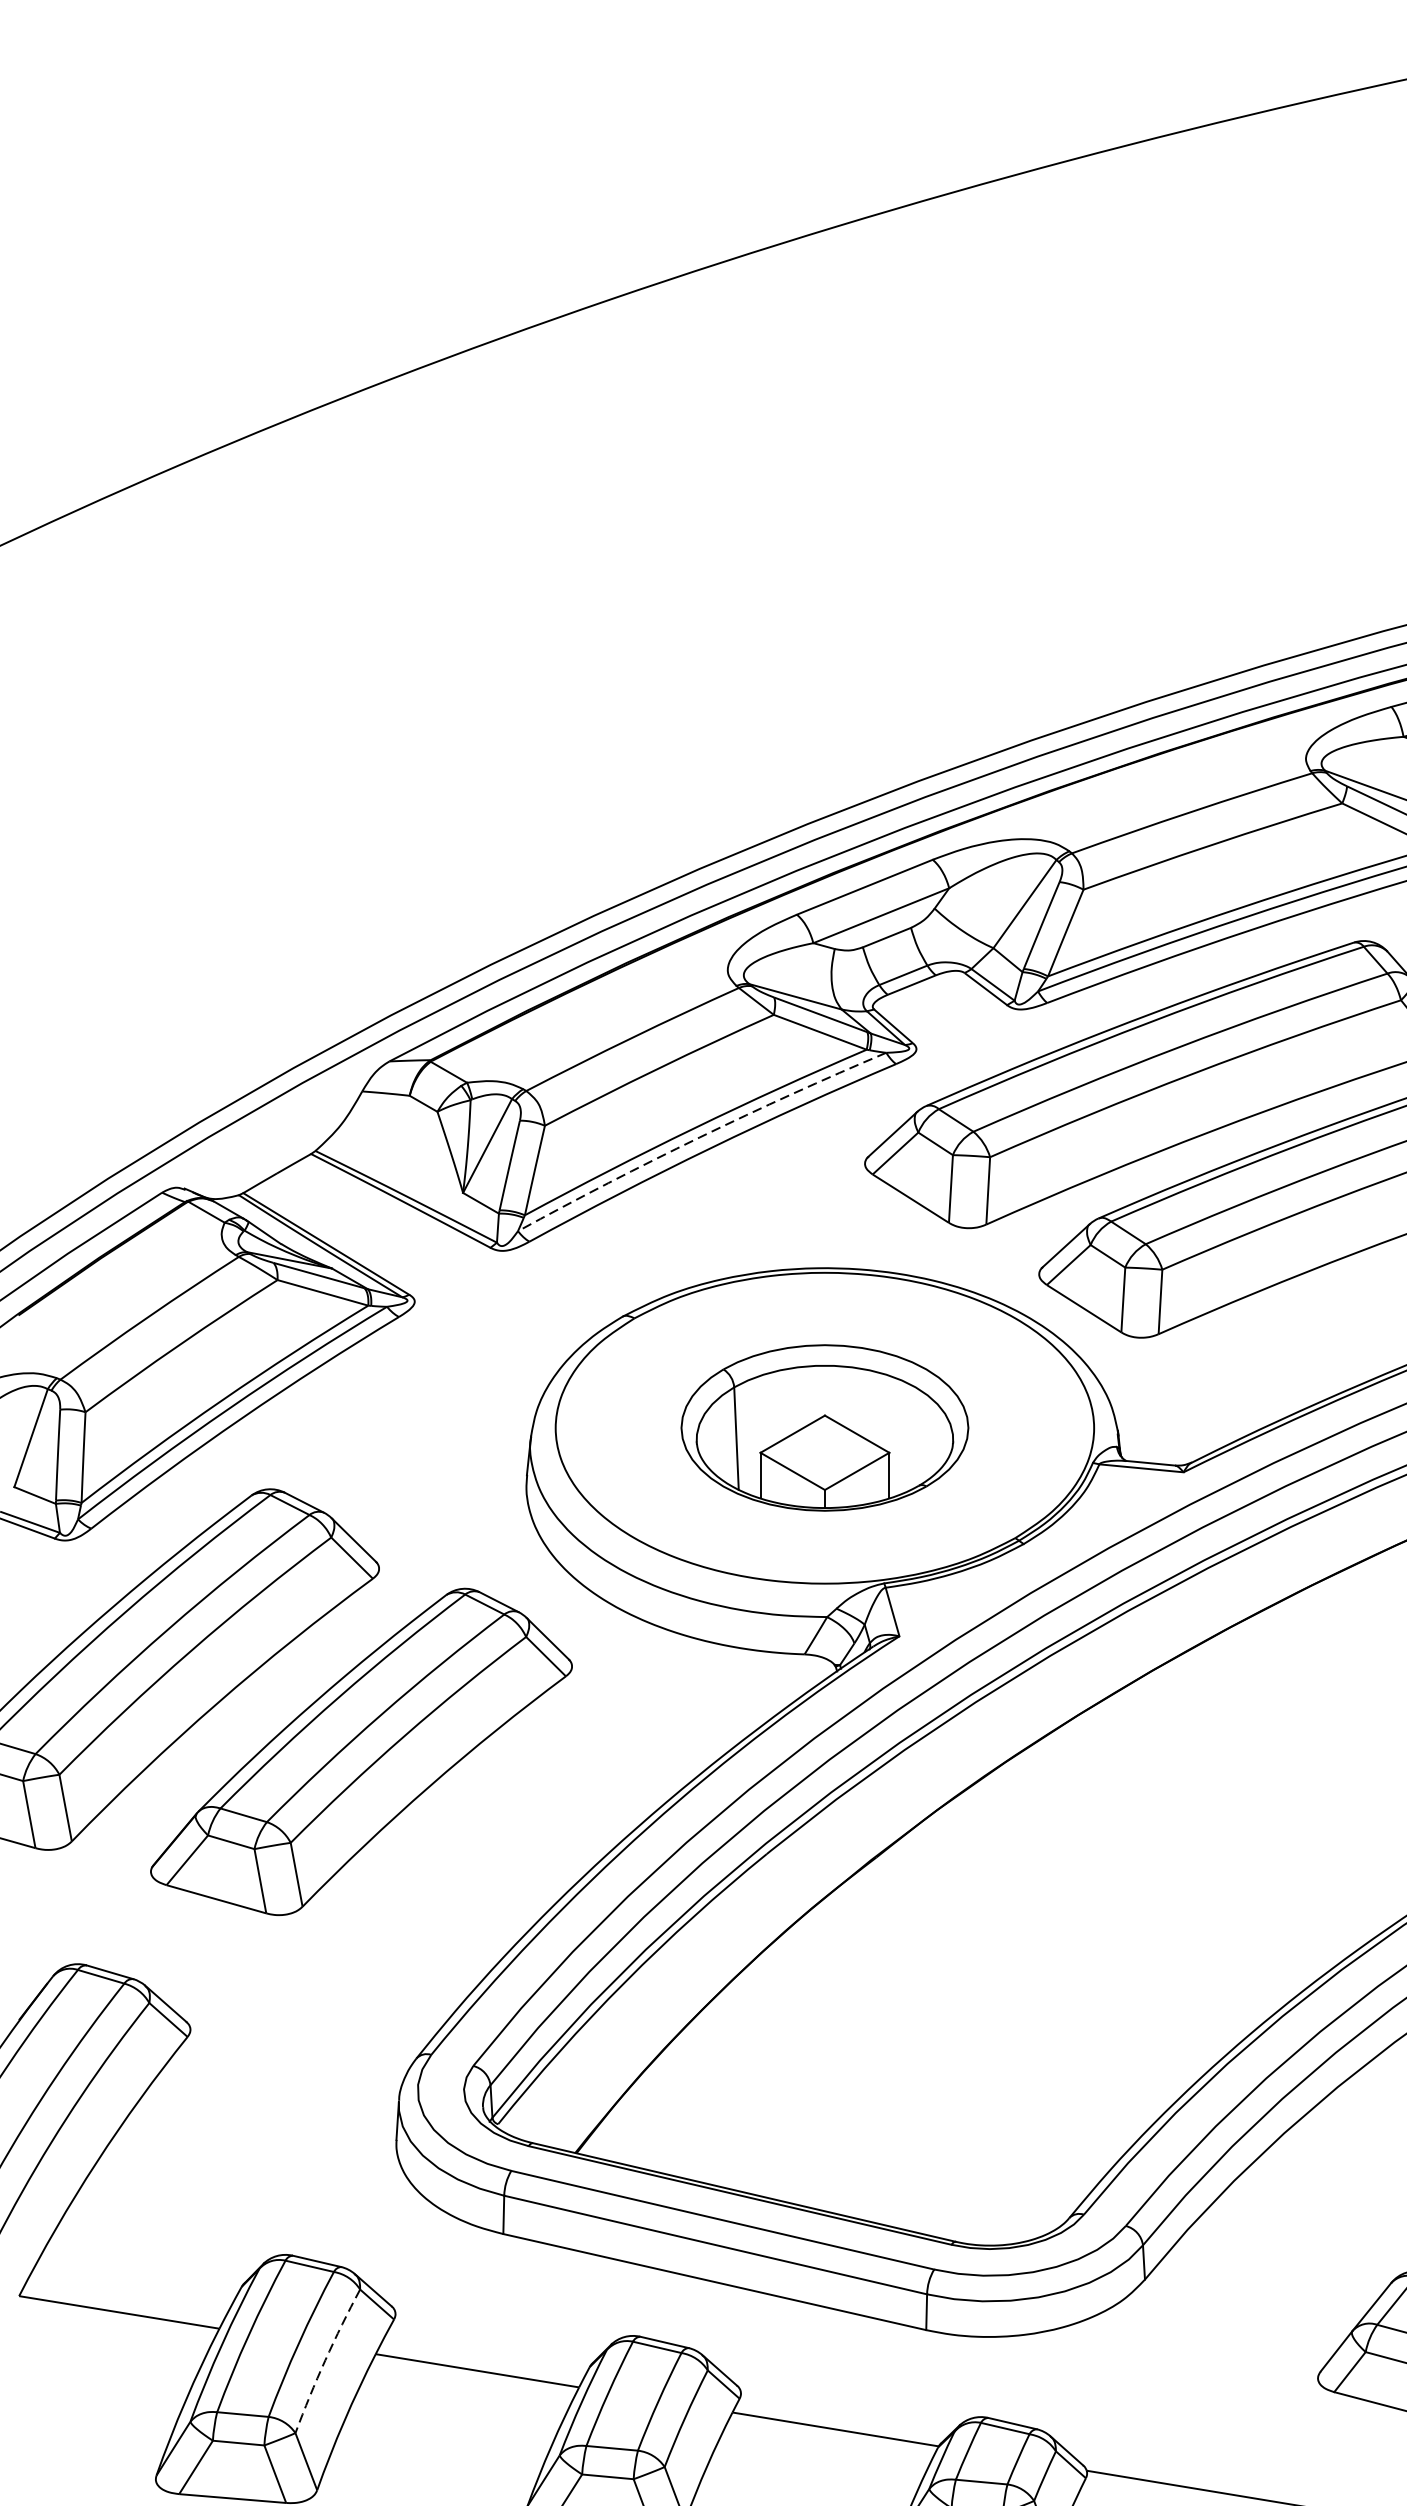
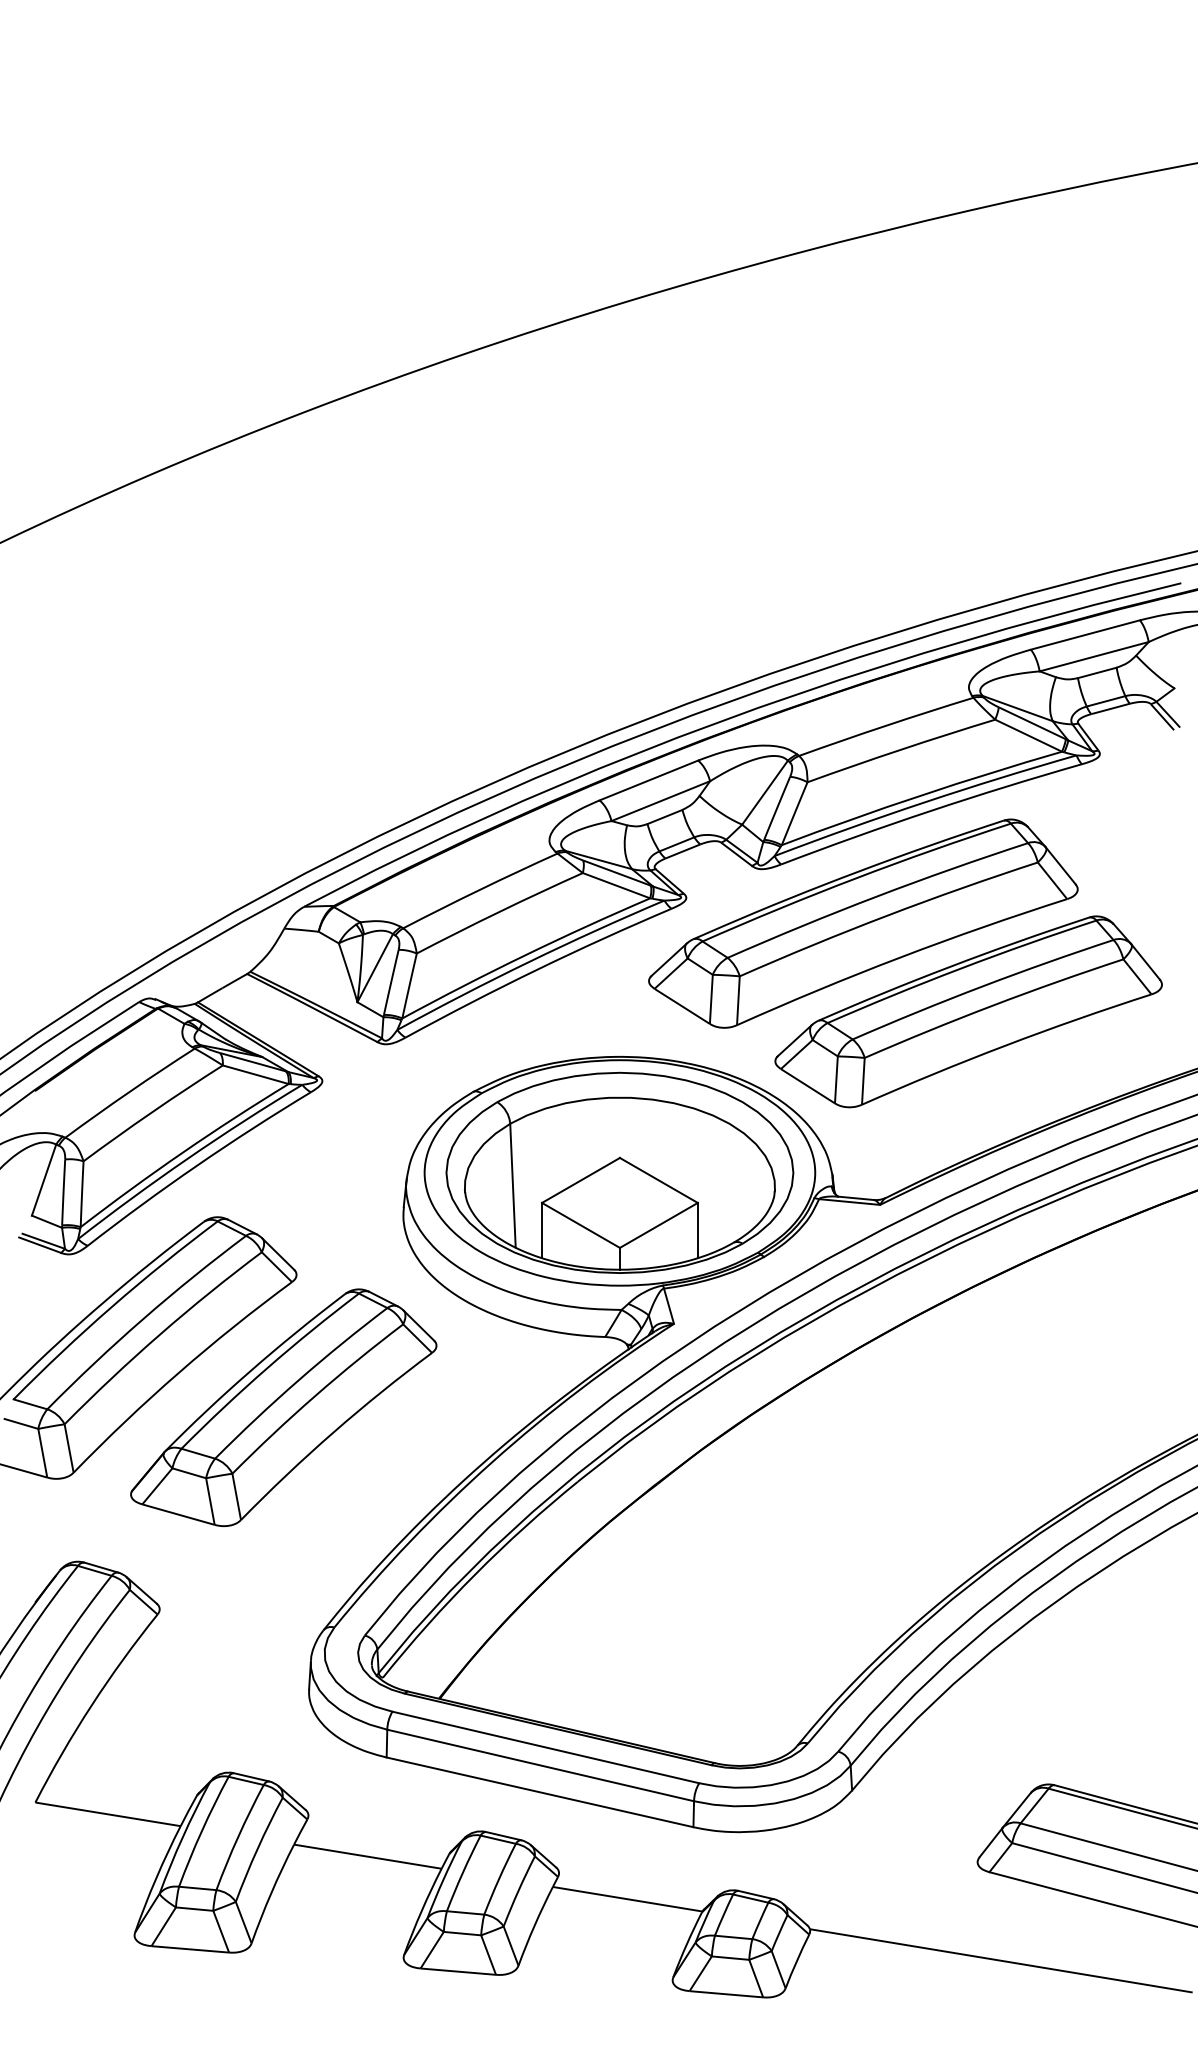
arc: (700, 1136) -> (529, 961), dashed -> solid
part: (824, 1427) -> (619, 1172), size x1.67
arc: (325, 2360) -> (257, 1849), dashed -> solid

